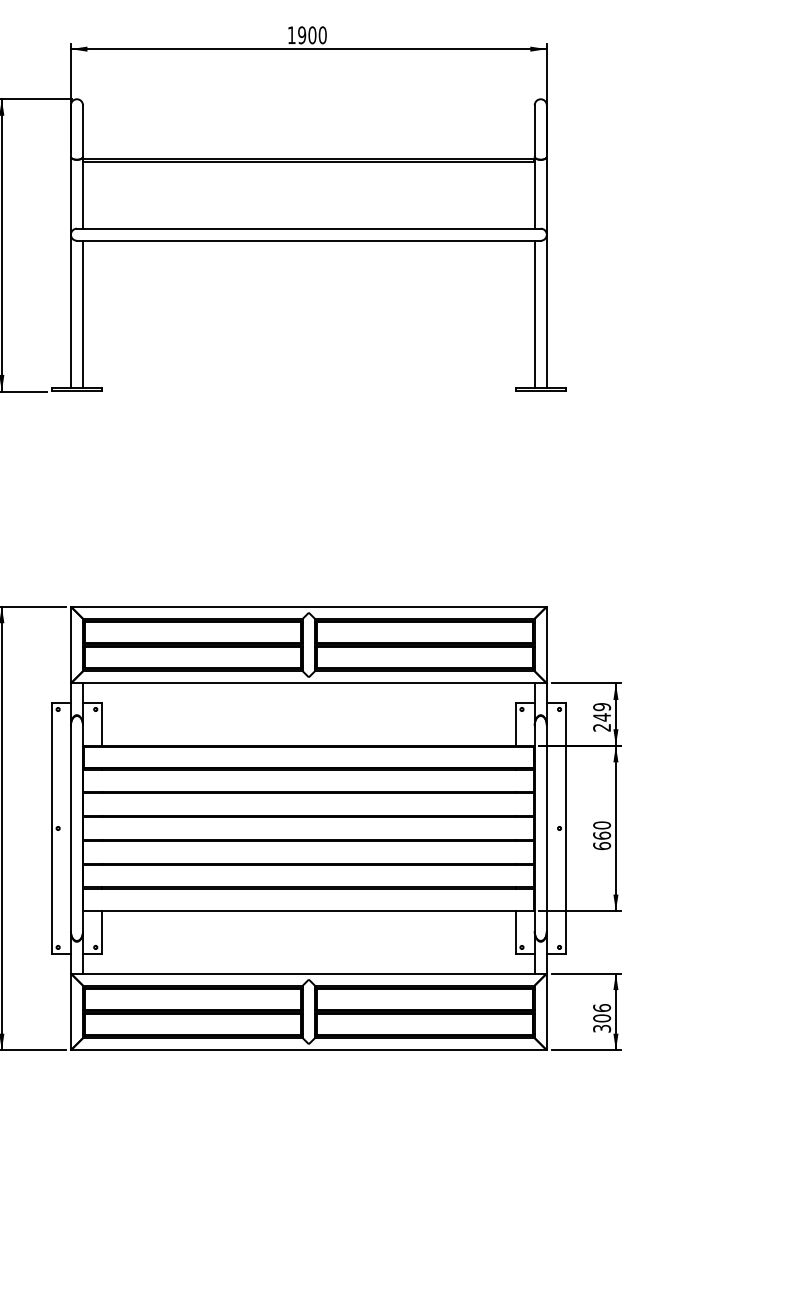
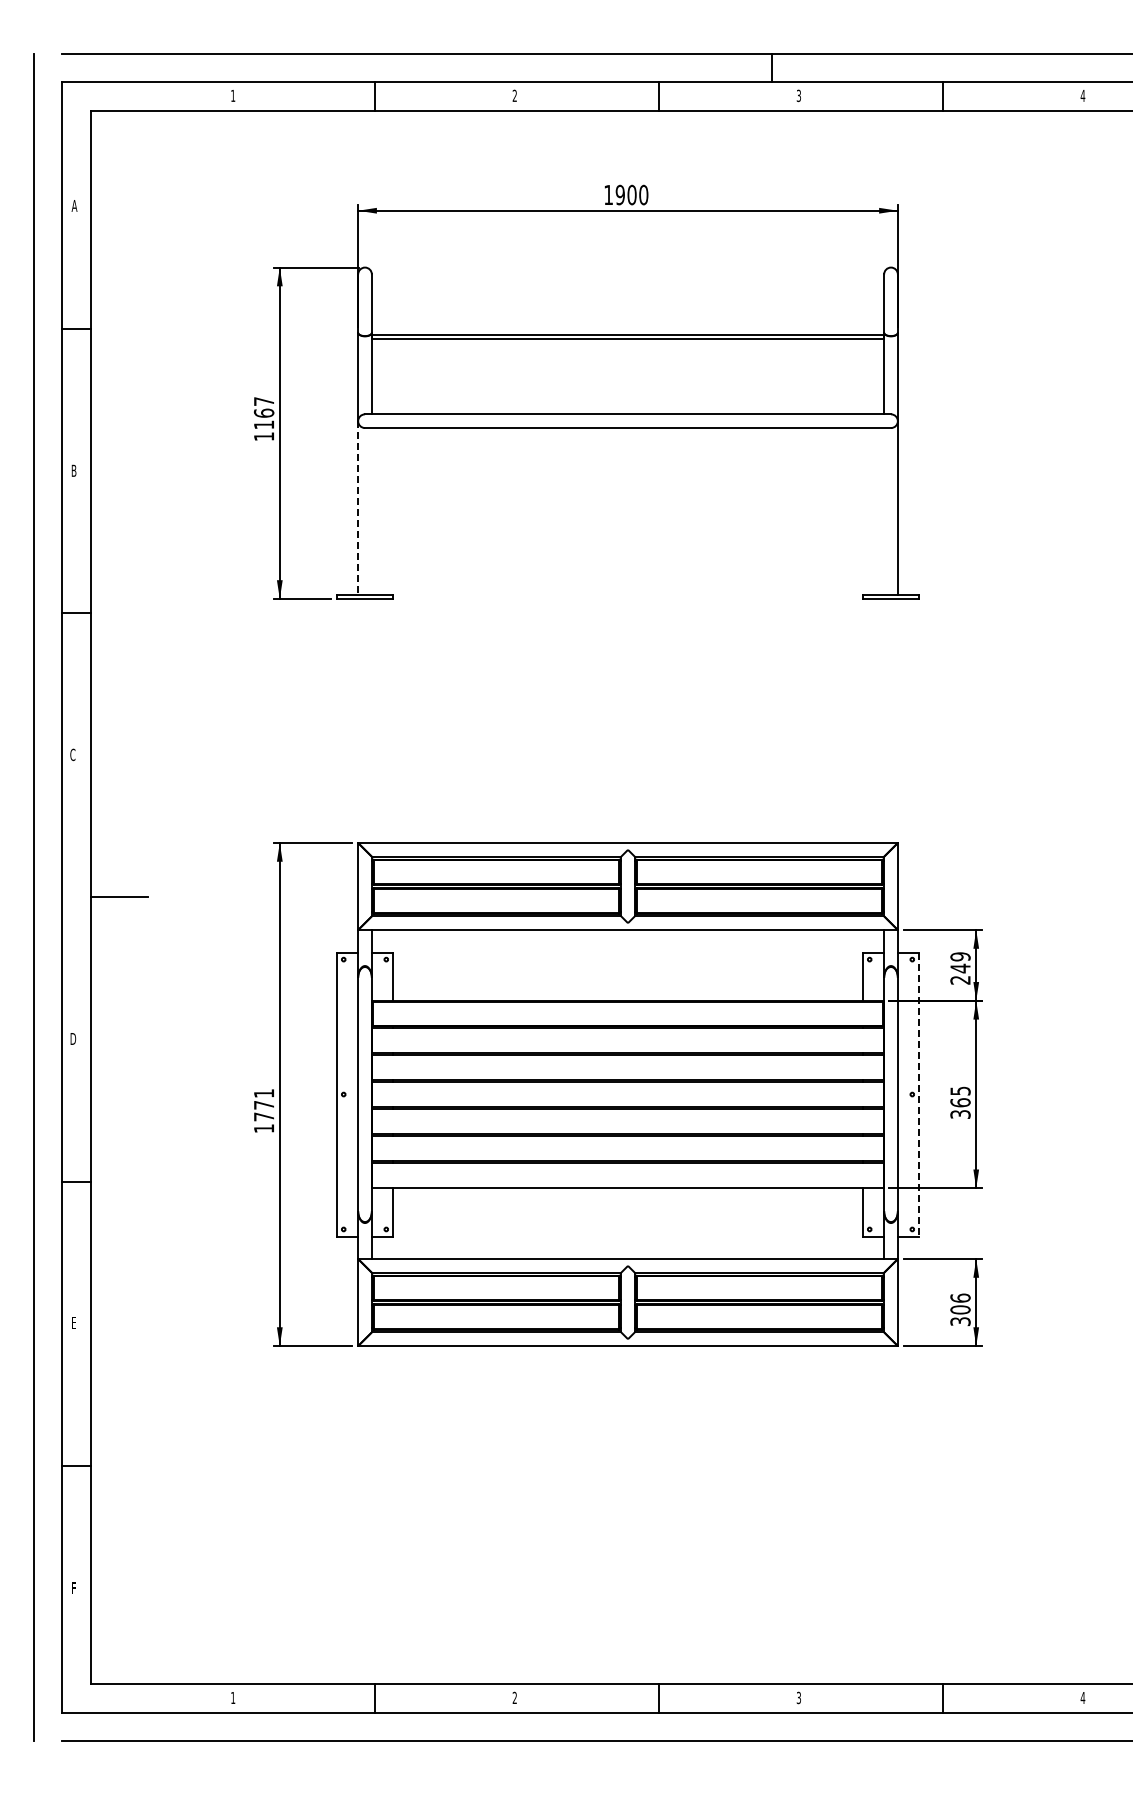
line: (71, 310) -> (358, 507), solid -> dashed
line: (82, 314) -> (371, 511), removed
line: (535, 314) -> (884, 511), removed
line: (565, 829) -> (919, 1095), solid -> dashed
text: (602, 835) -> (960, 1102), 660 -> 365

